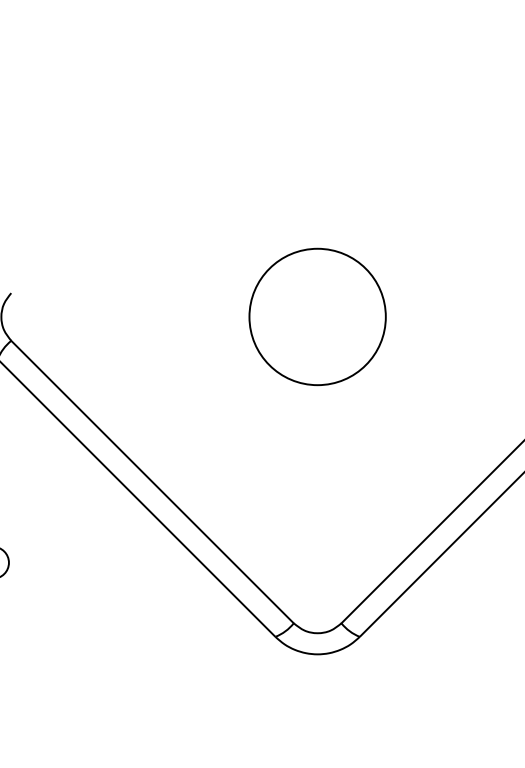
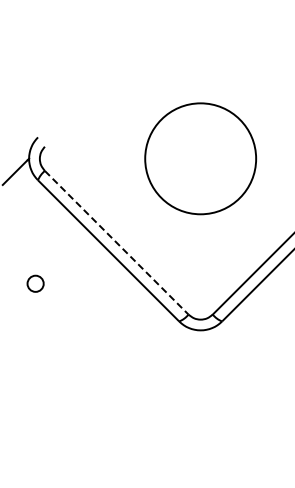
circle: (317, 316) -> (200, 158), size x1.6
line: (152, 481) -> (116, 242), solid -> dashed

